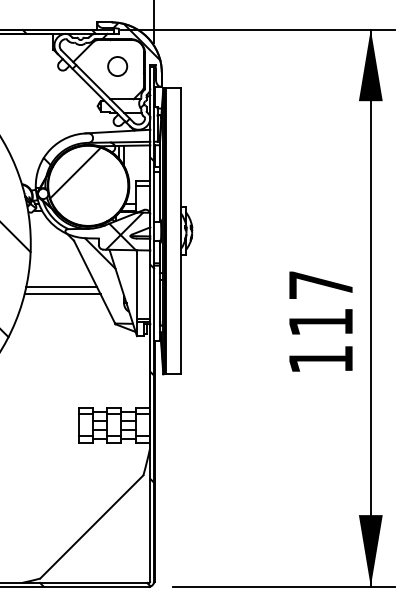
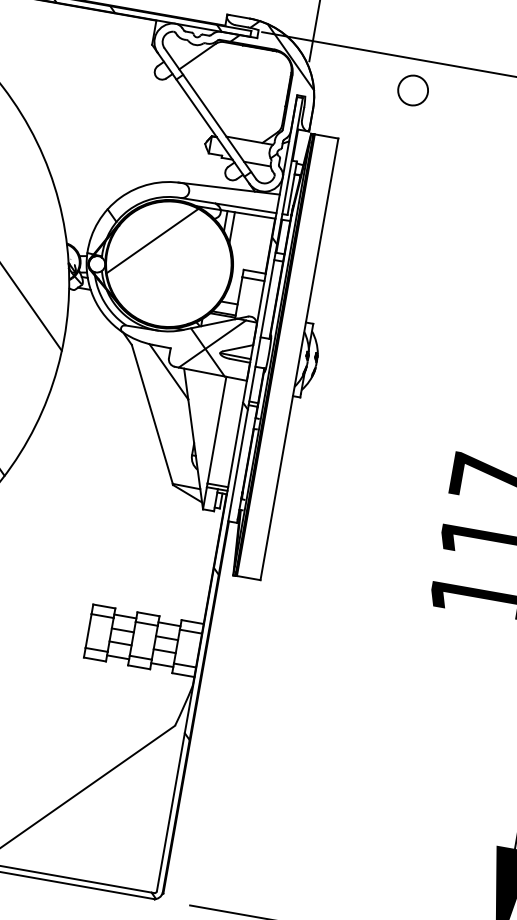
circle: (117, 66) -> (412, 90), moved
line: (61, 287) -> (99, 413), removed
line: (62, 294) -> (99, 424), removed

